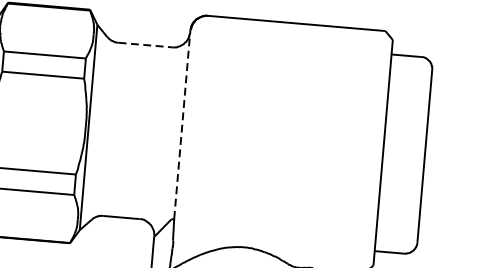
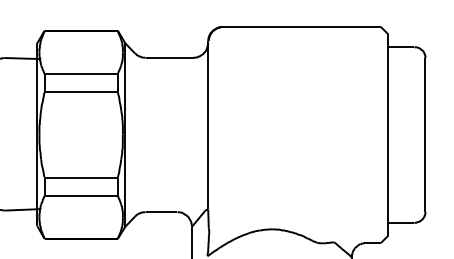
line: (145, 44) -> (169, 57), dashed -> solid
line: (182, 125) -> (208, 126), dashed -> solid

